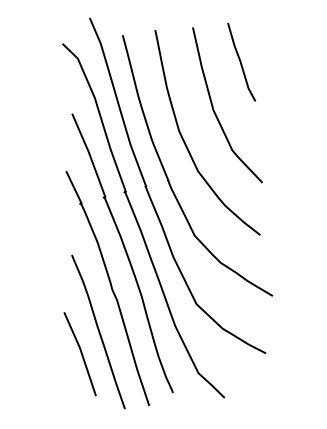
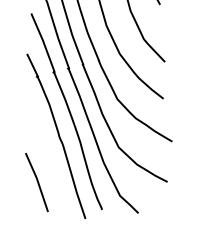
curve: (98, 331) -> (49, 166), removed

